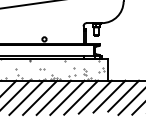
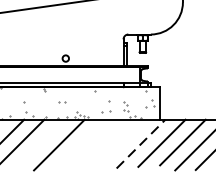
line: (95, 96) -> (141, 143), solid -> dashed
line: (26, 97) -> (39, 144), removed
line: (53, 97) -> (79, 144), removed
line: (67, 97) -> (99, 144), removed
line: (81, 97) -> (120, 144), removed

